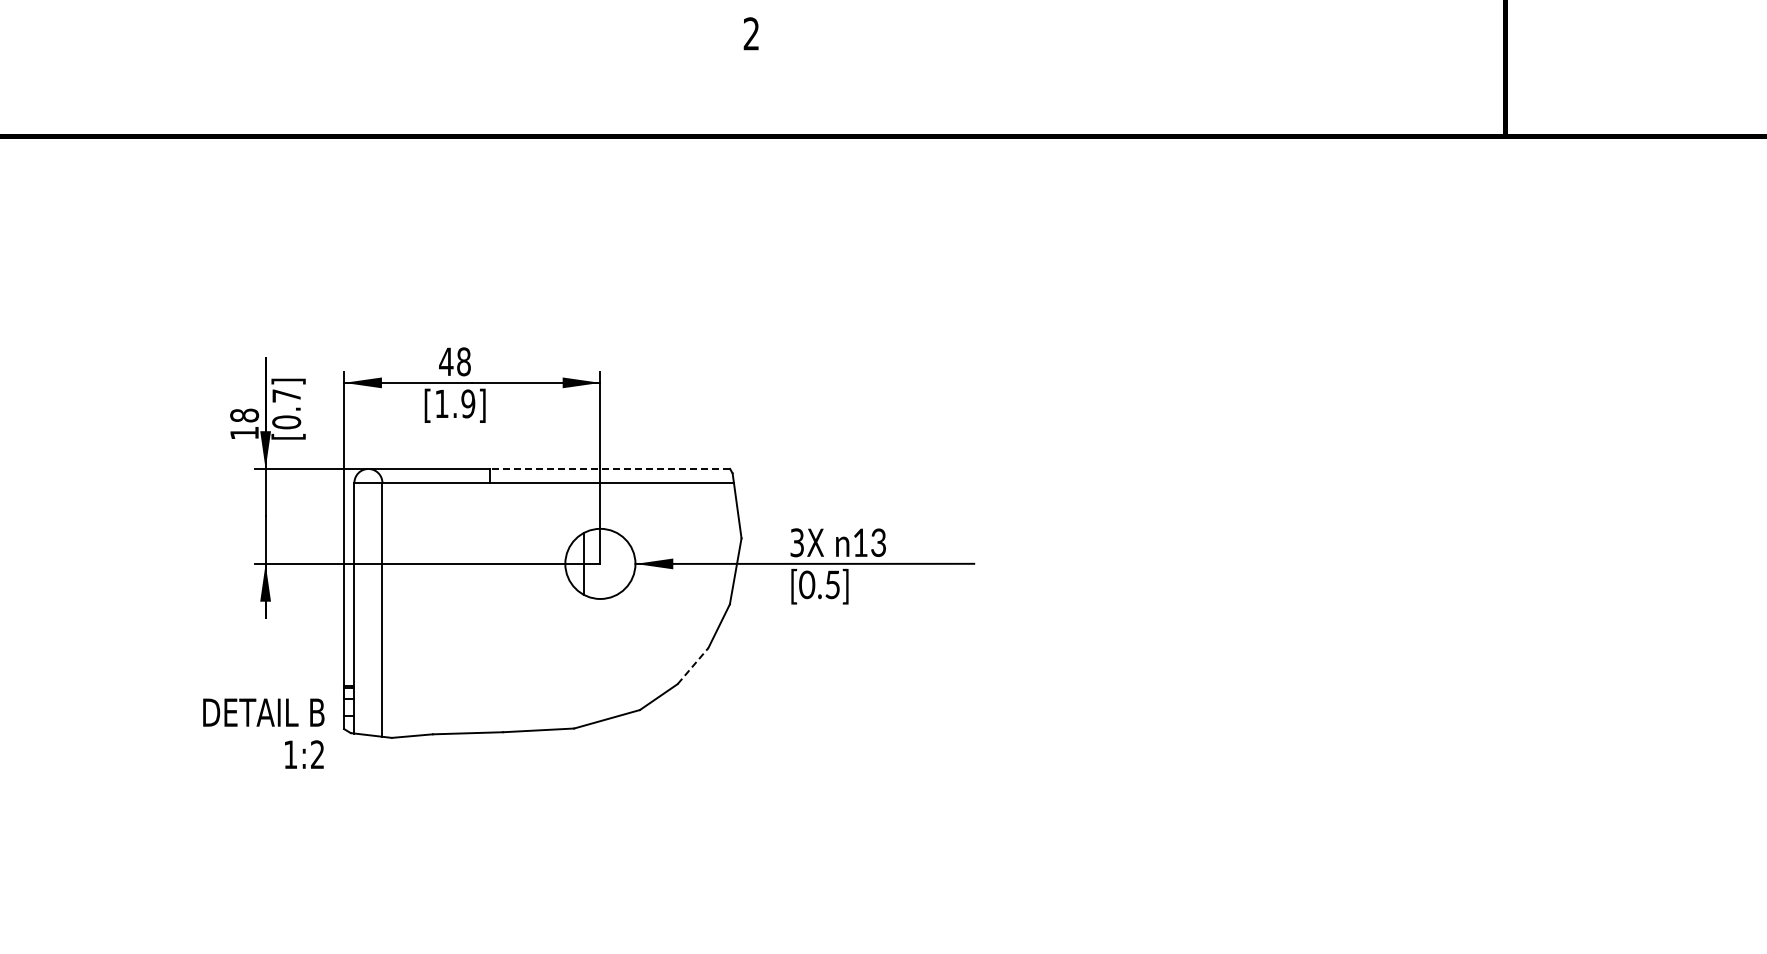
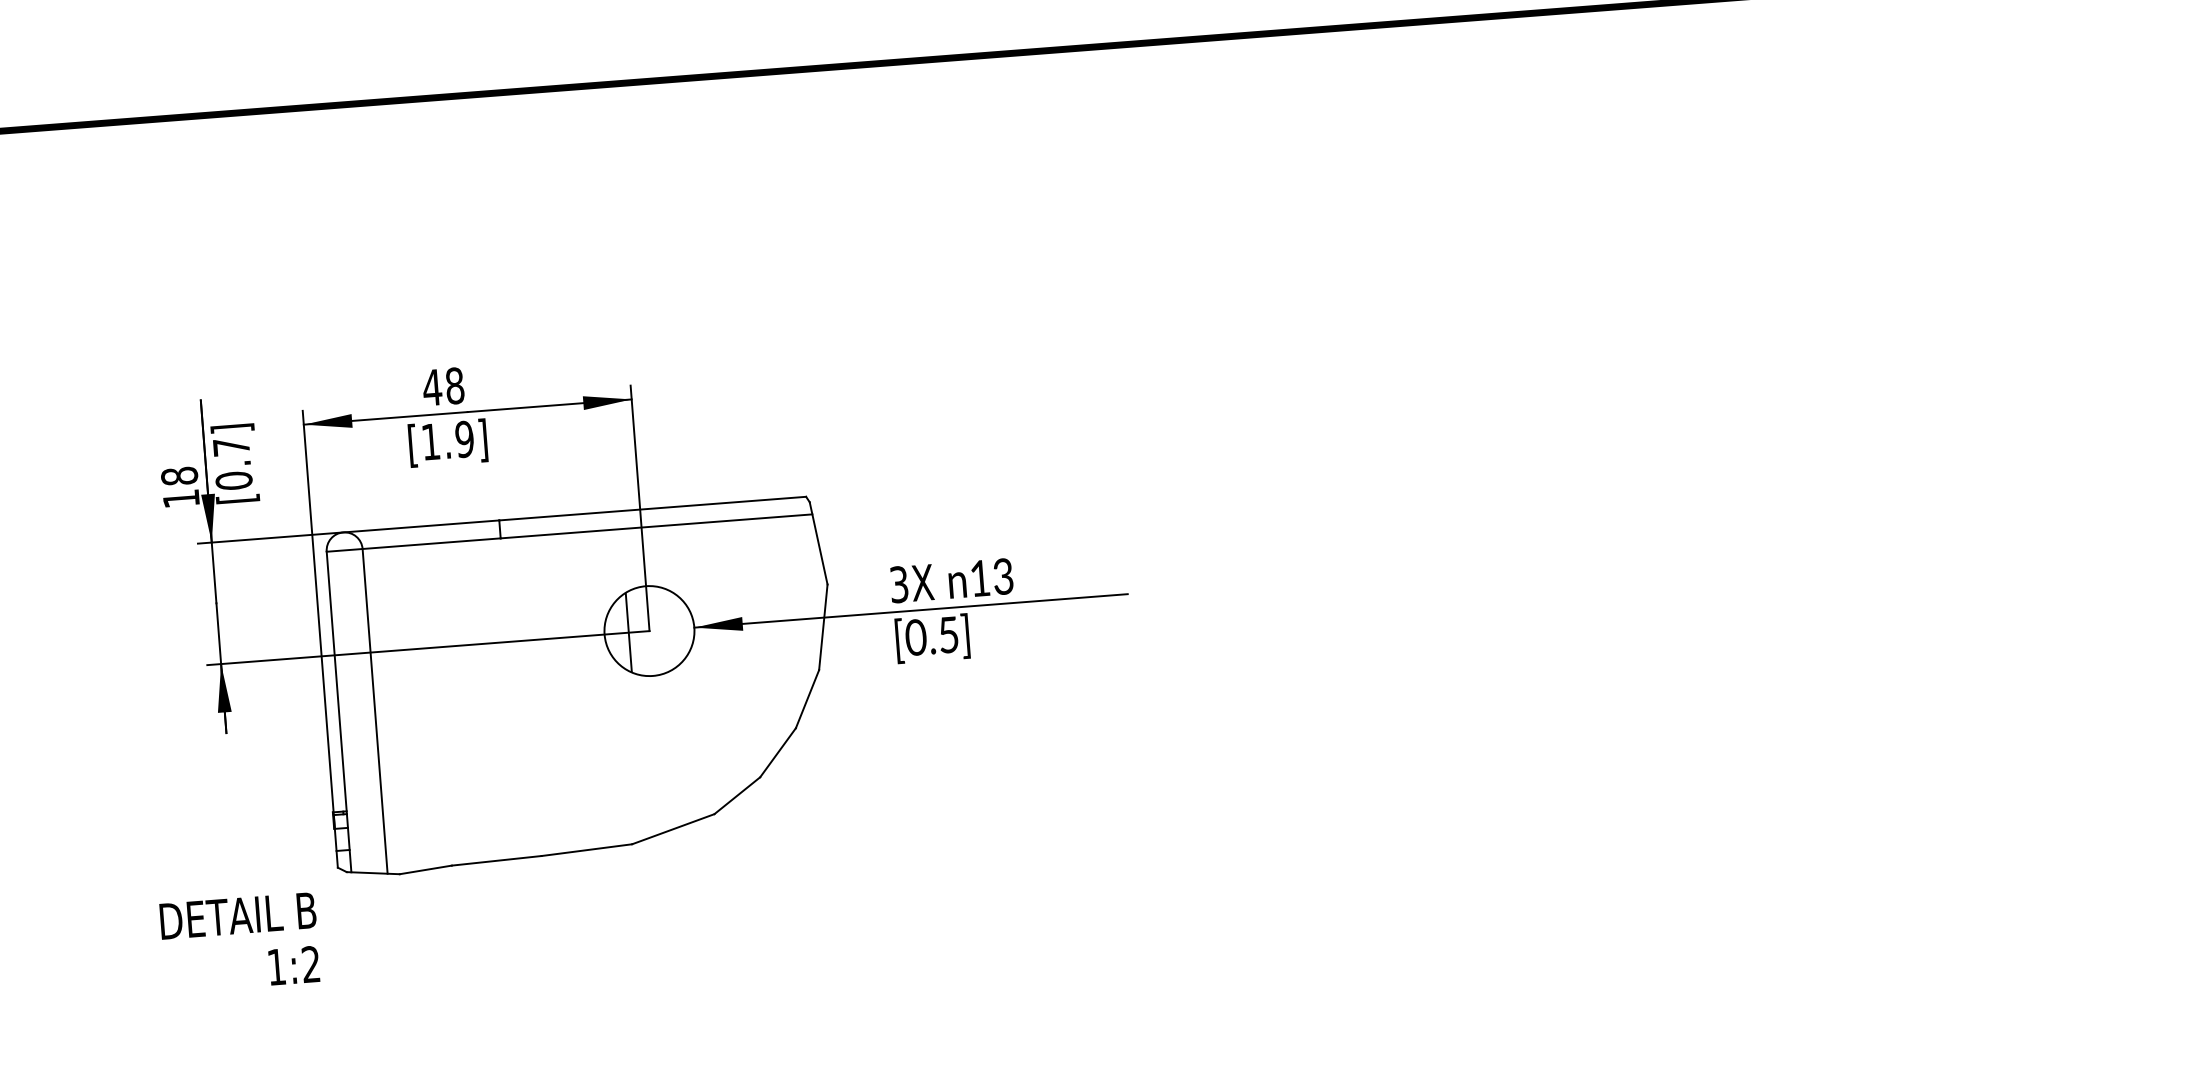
line: (610, 468) -> (652, 507), dashed -> solid
line: (693, 666) -> (778, 753), dashed -> solid
text: (263, 733) -> (239, 942), moved

